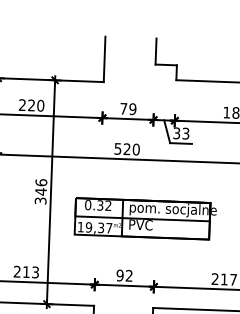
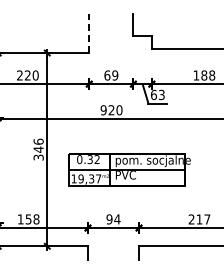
line: (104, 59) -> (89, 33), solid -> dashed
text: (123, 108) -> (107, 75), 79 -> 69
text: (176, 132) -> (153, 94), 33 -> 63
text: (117, 149) -> (103, 110), 520 -> 920
text: (26, 272) -> (28, 219), 213 -> 158
text: (129, 276) -> (117, 219), 92 -> 94

